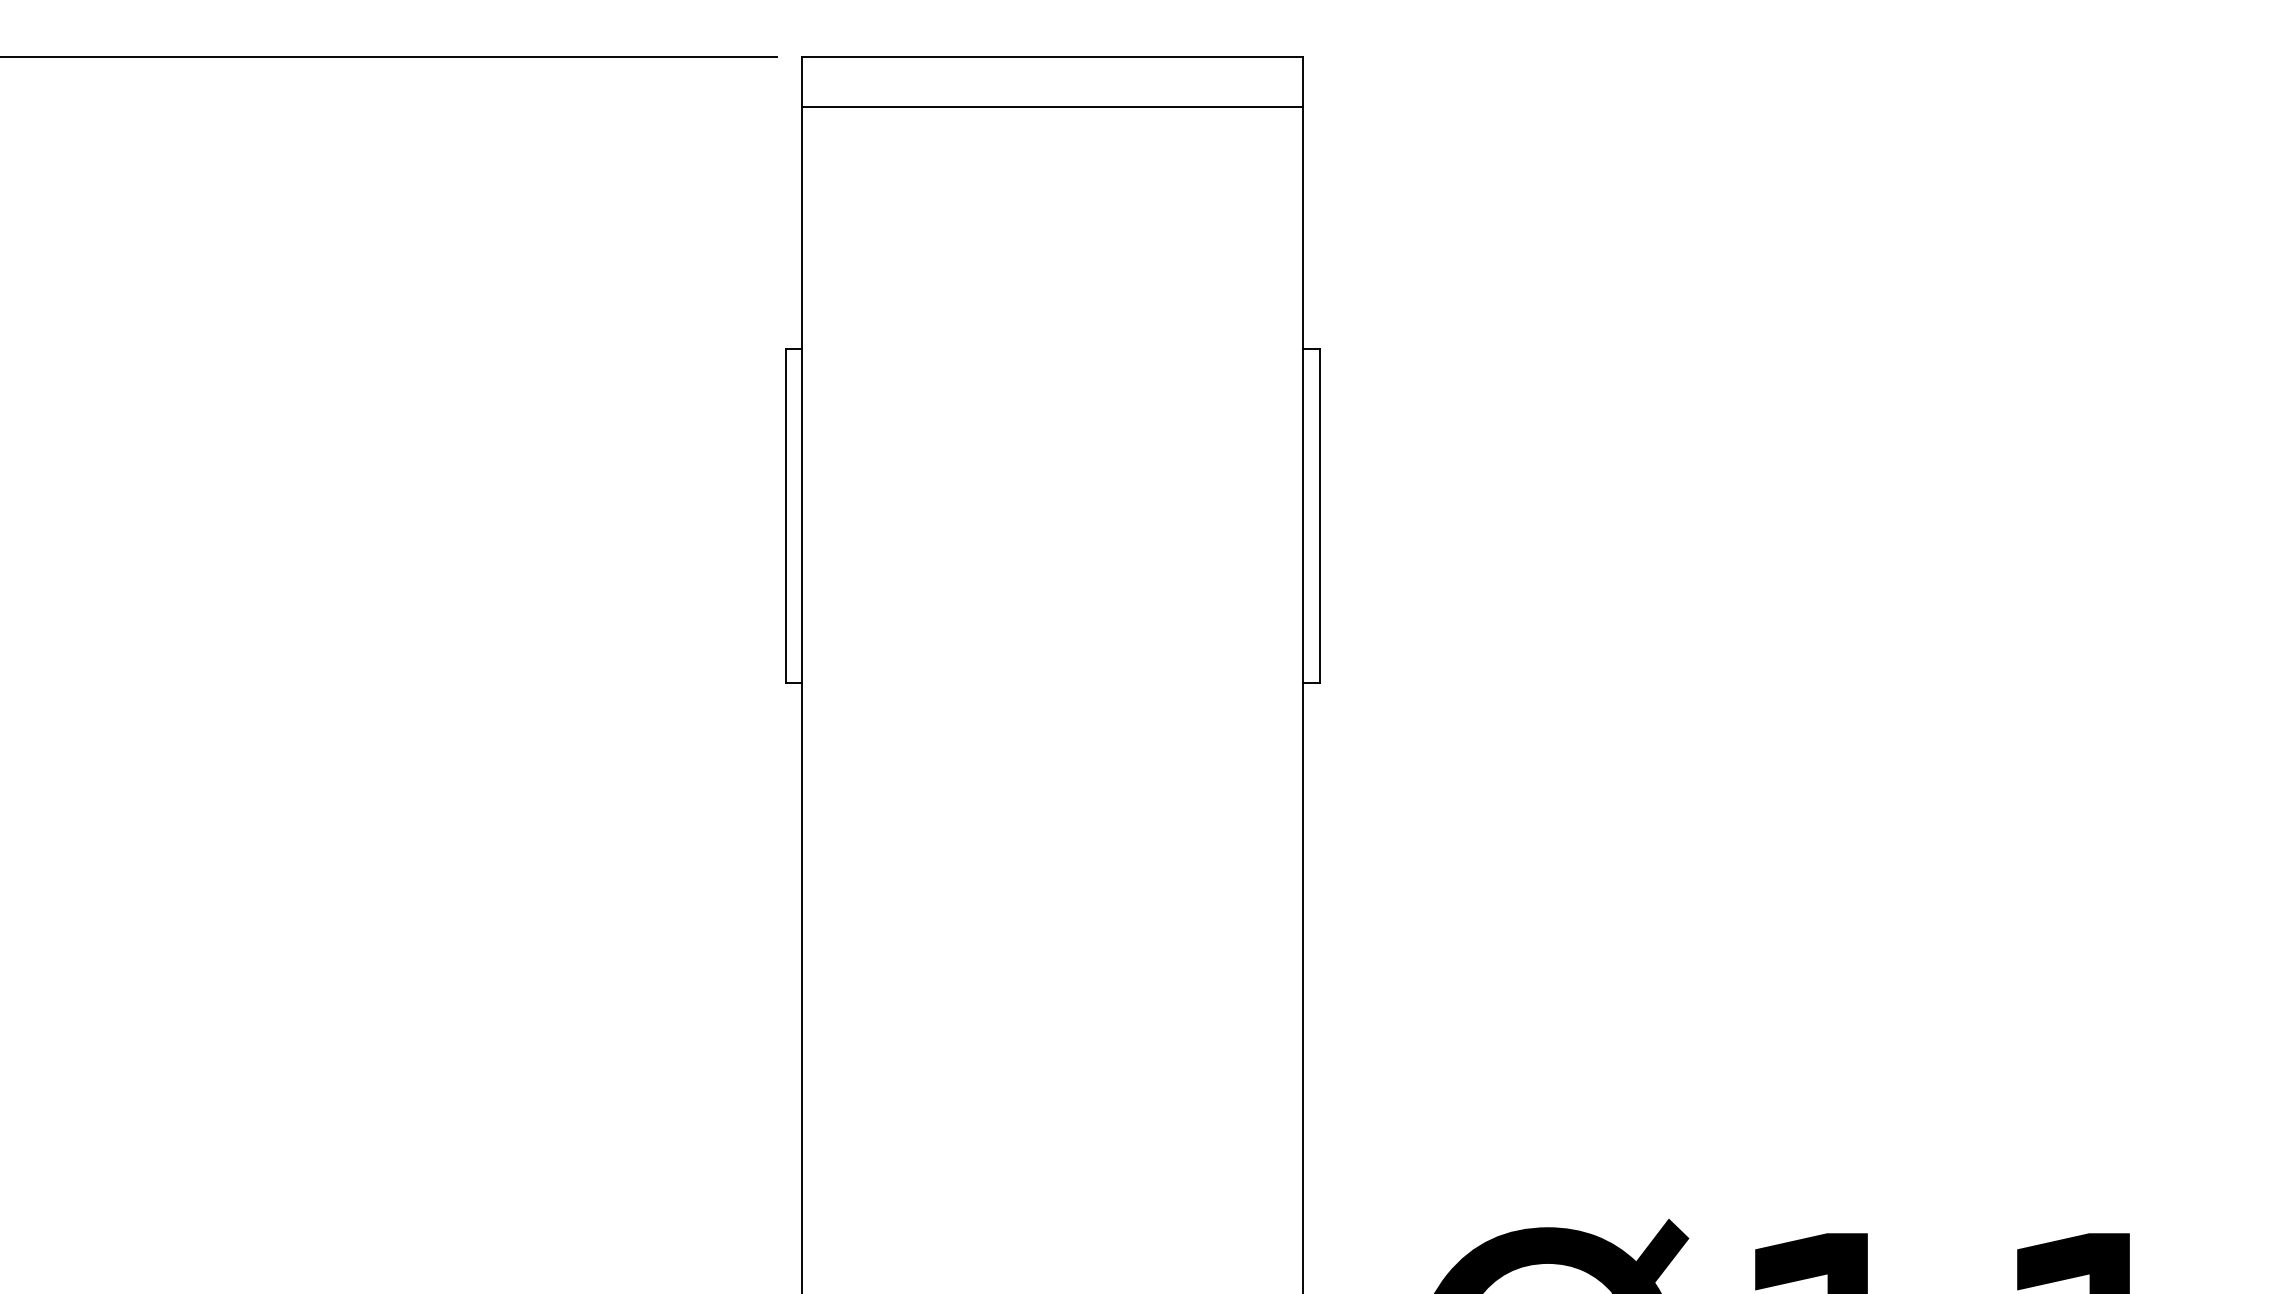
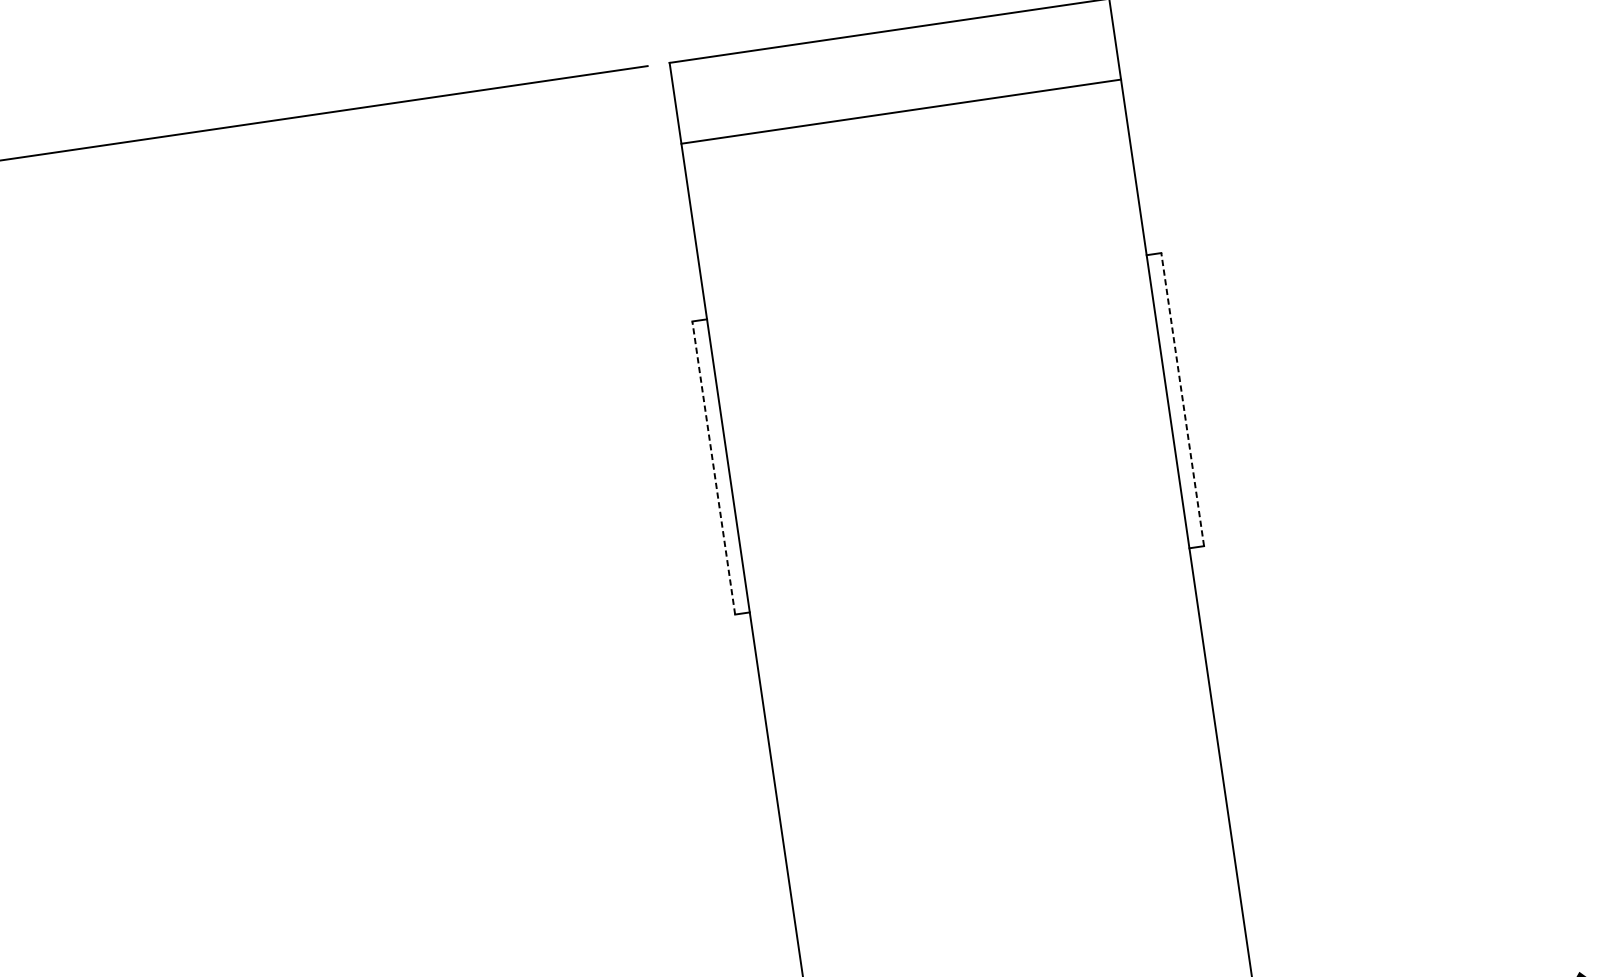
line: (1052, 107) -> (901, 112), moved
line: (785, 515) -> (713, 467), solid -> dashed
line: (1319, 515) -> (1182, 399), solid -> dashed

